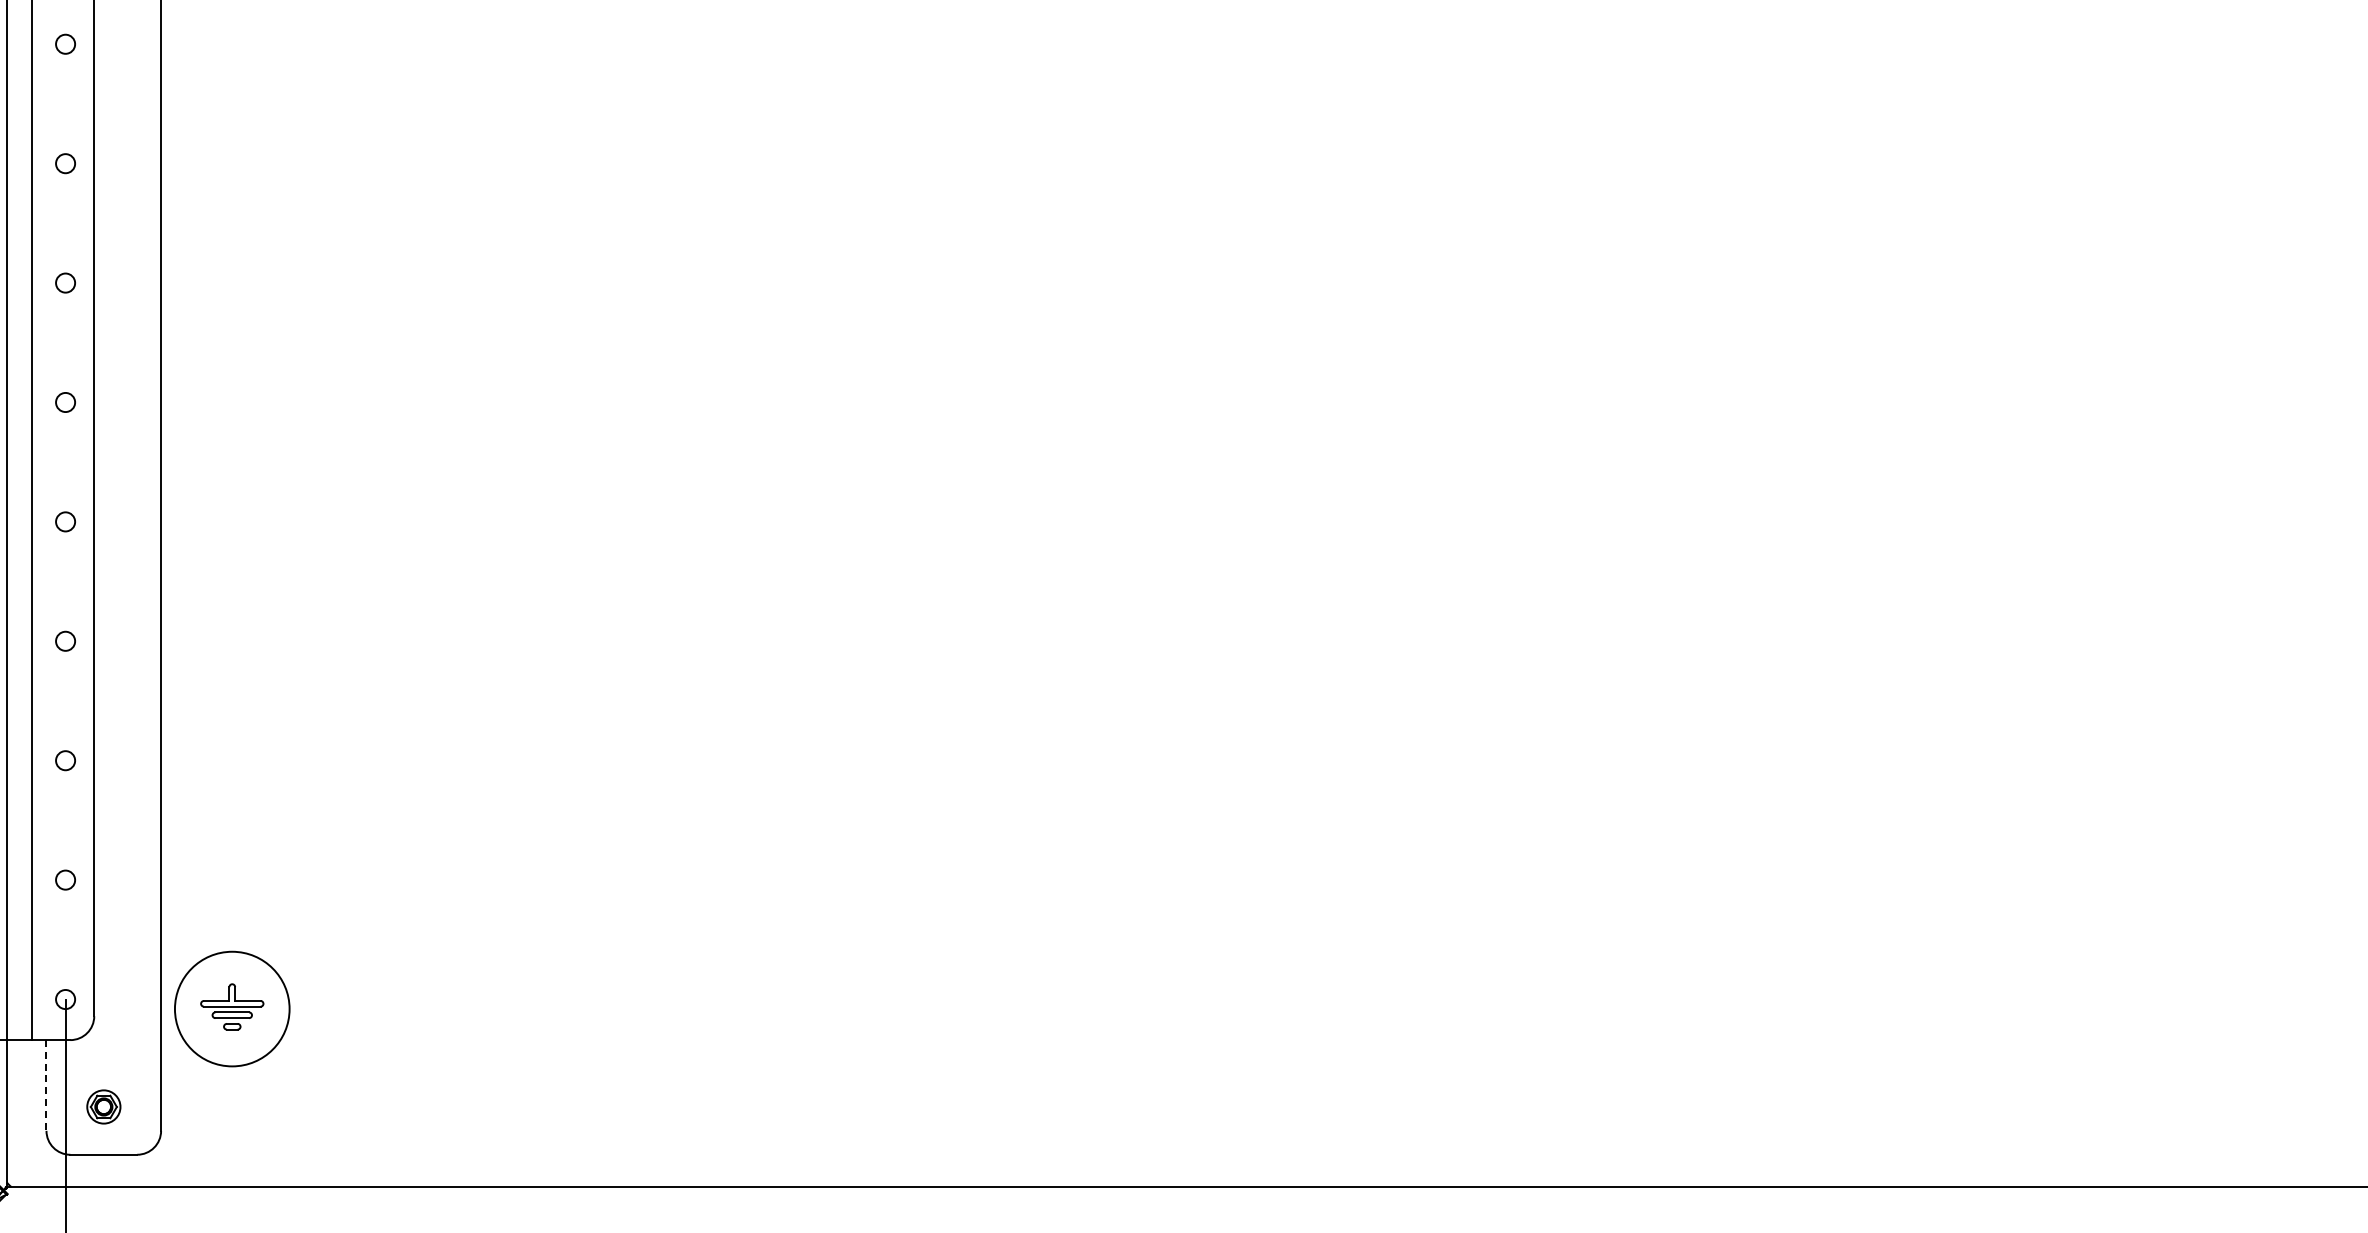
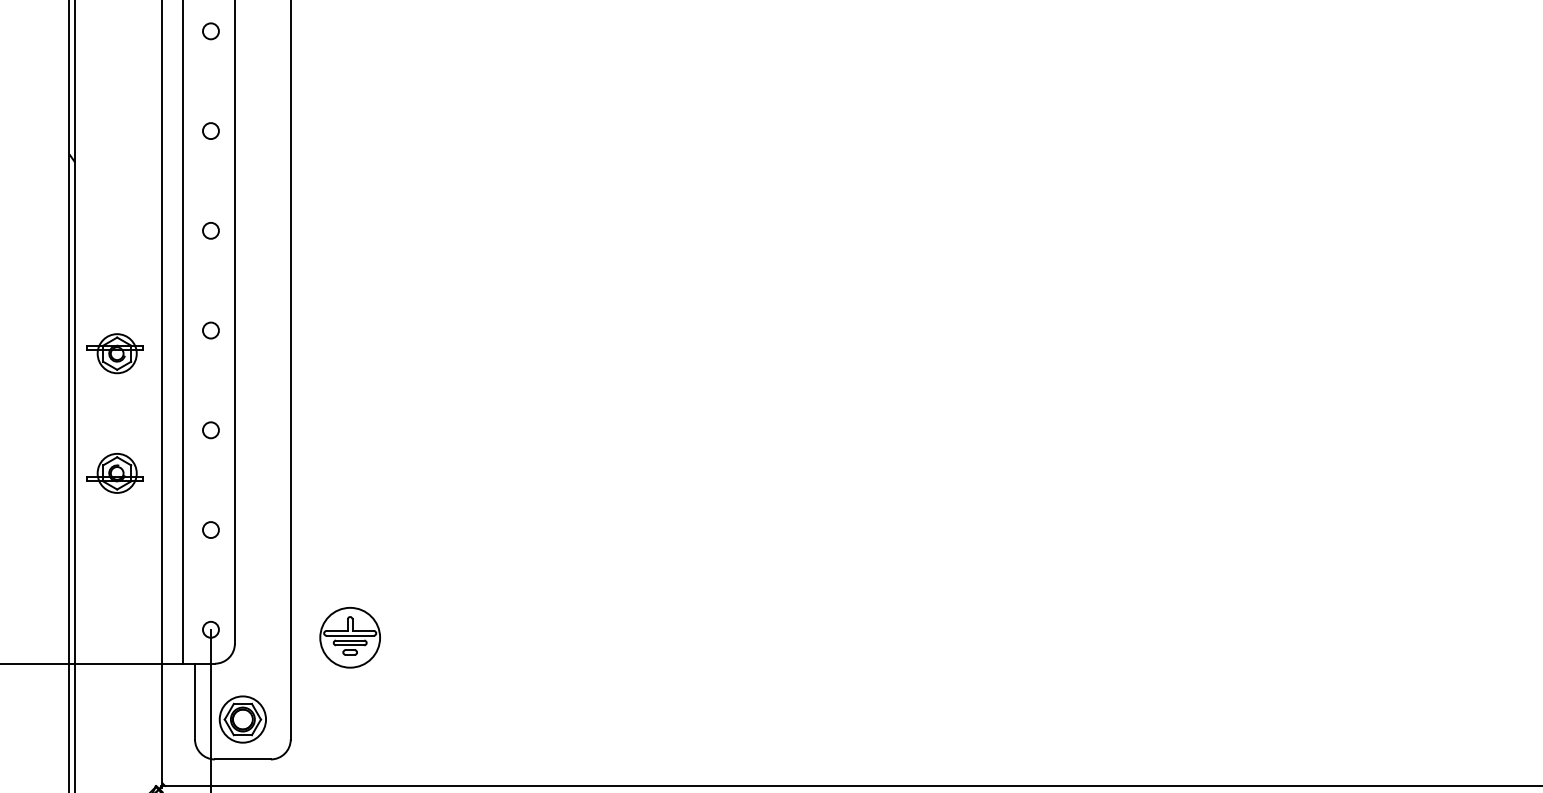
circle: (232, 1008) -> (350, 637), size x0.62
line: (46, 1086) -> (195, 702), dashed -> solid
part: (103, 1106) -> (242, 719), size x1.67

